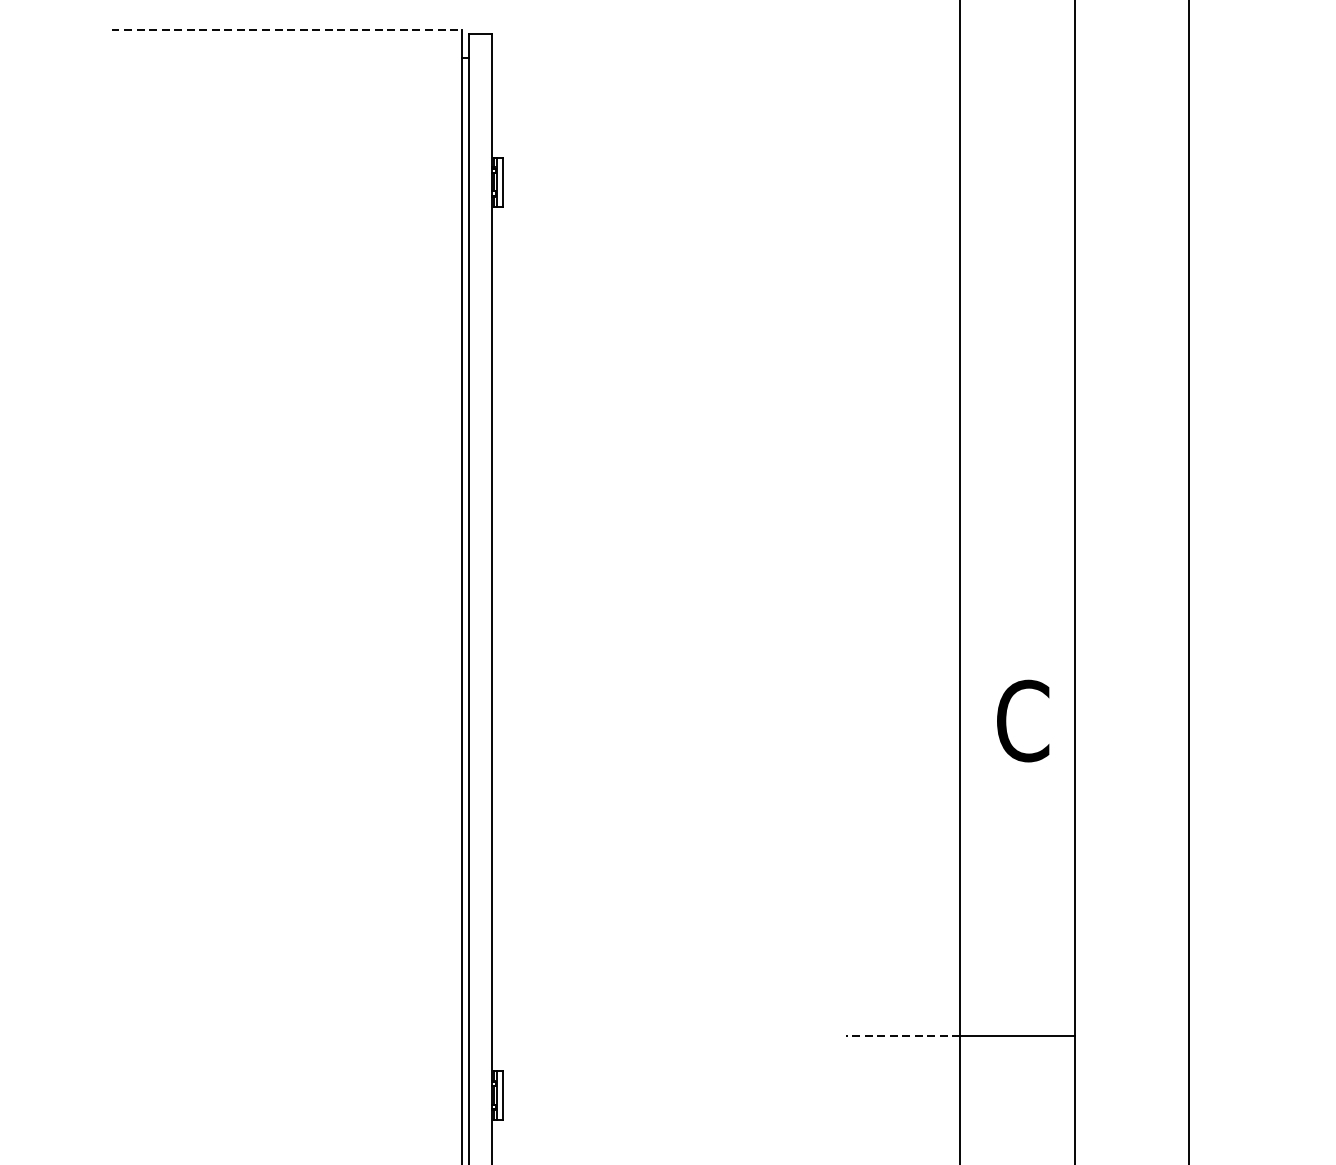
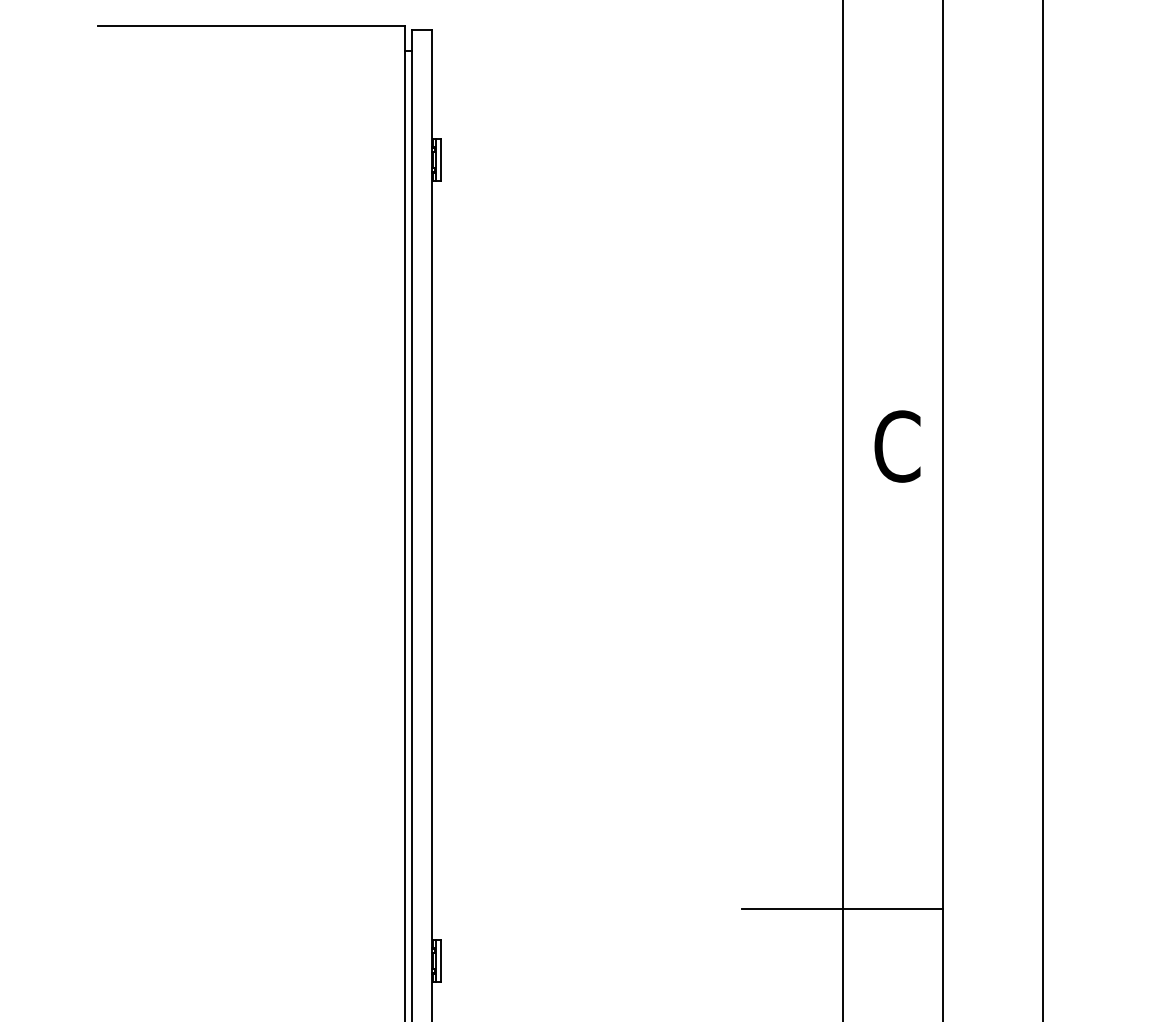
line: (286, 30) -> (251, 26), dashed -> solid
text: (1023, 721) -> (897, 446), moved
line: (902, 1036) -> (791, 909), dashed -> solid

